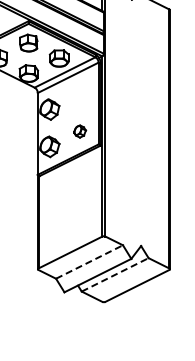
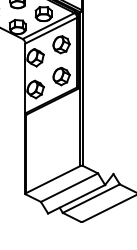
part: (79, 94) -> (60, 44), added
part: (79, 131) -> (60, 76), size x1.67
line: (89, 261) -> (69, 187), dashed -> solid
line: (115, 274) -> (91, 198), dashed -> solid

